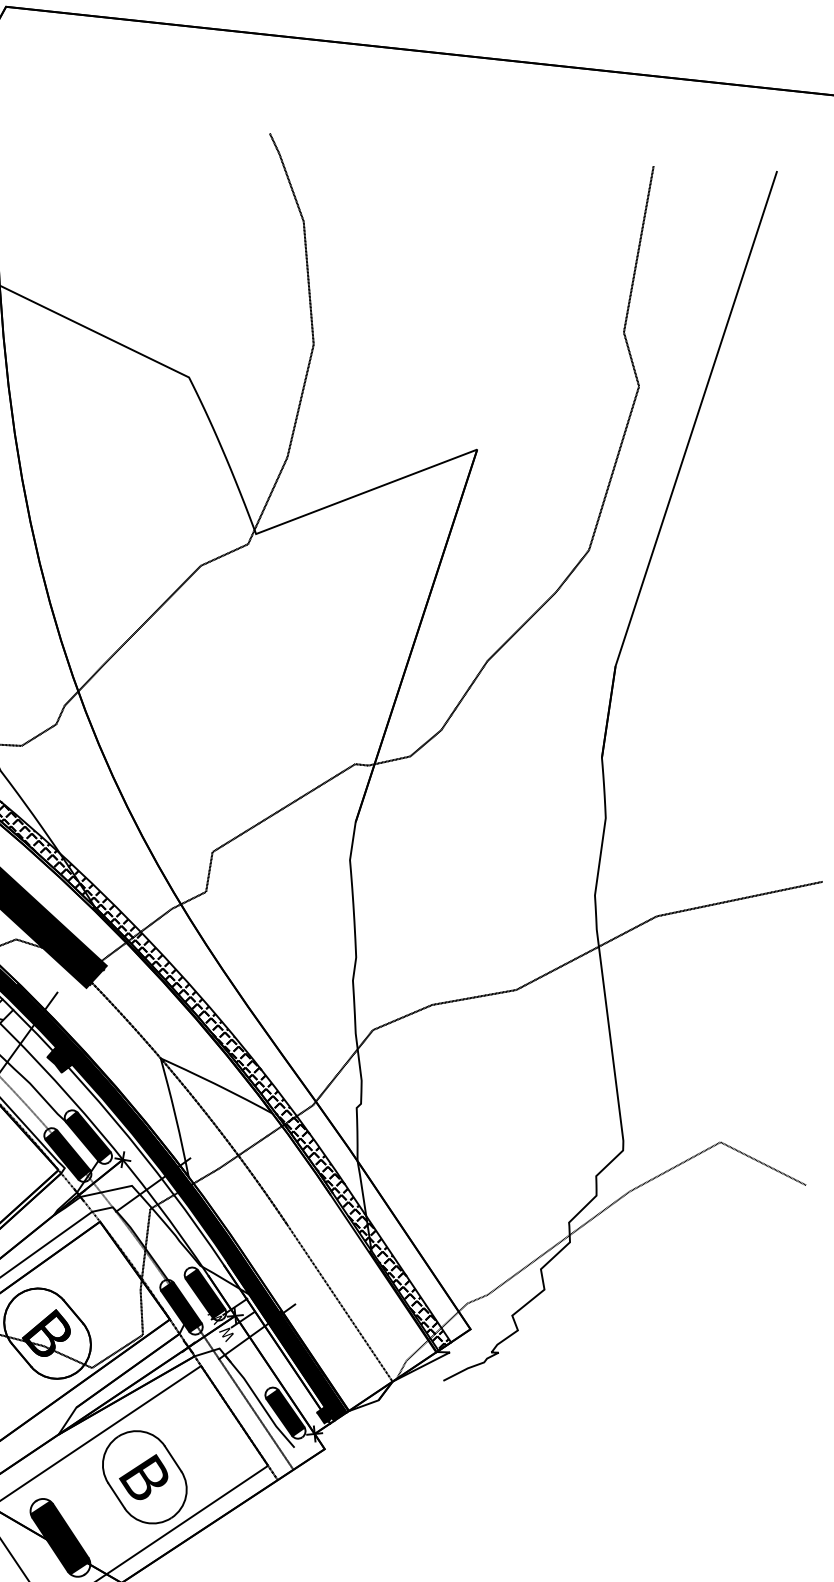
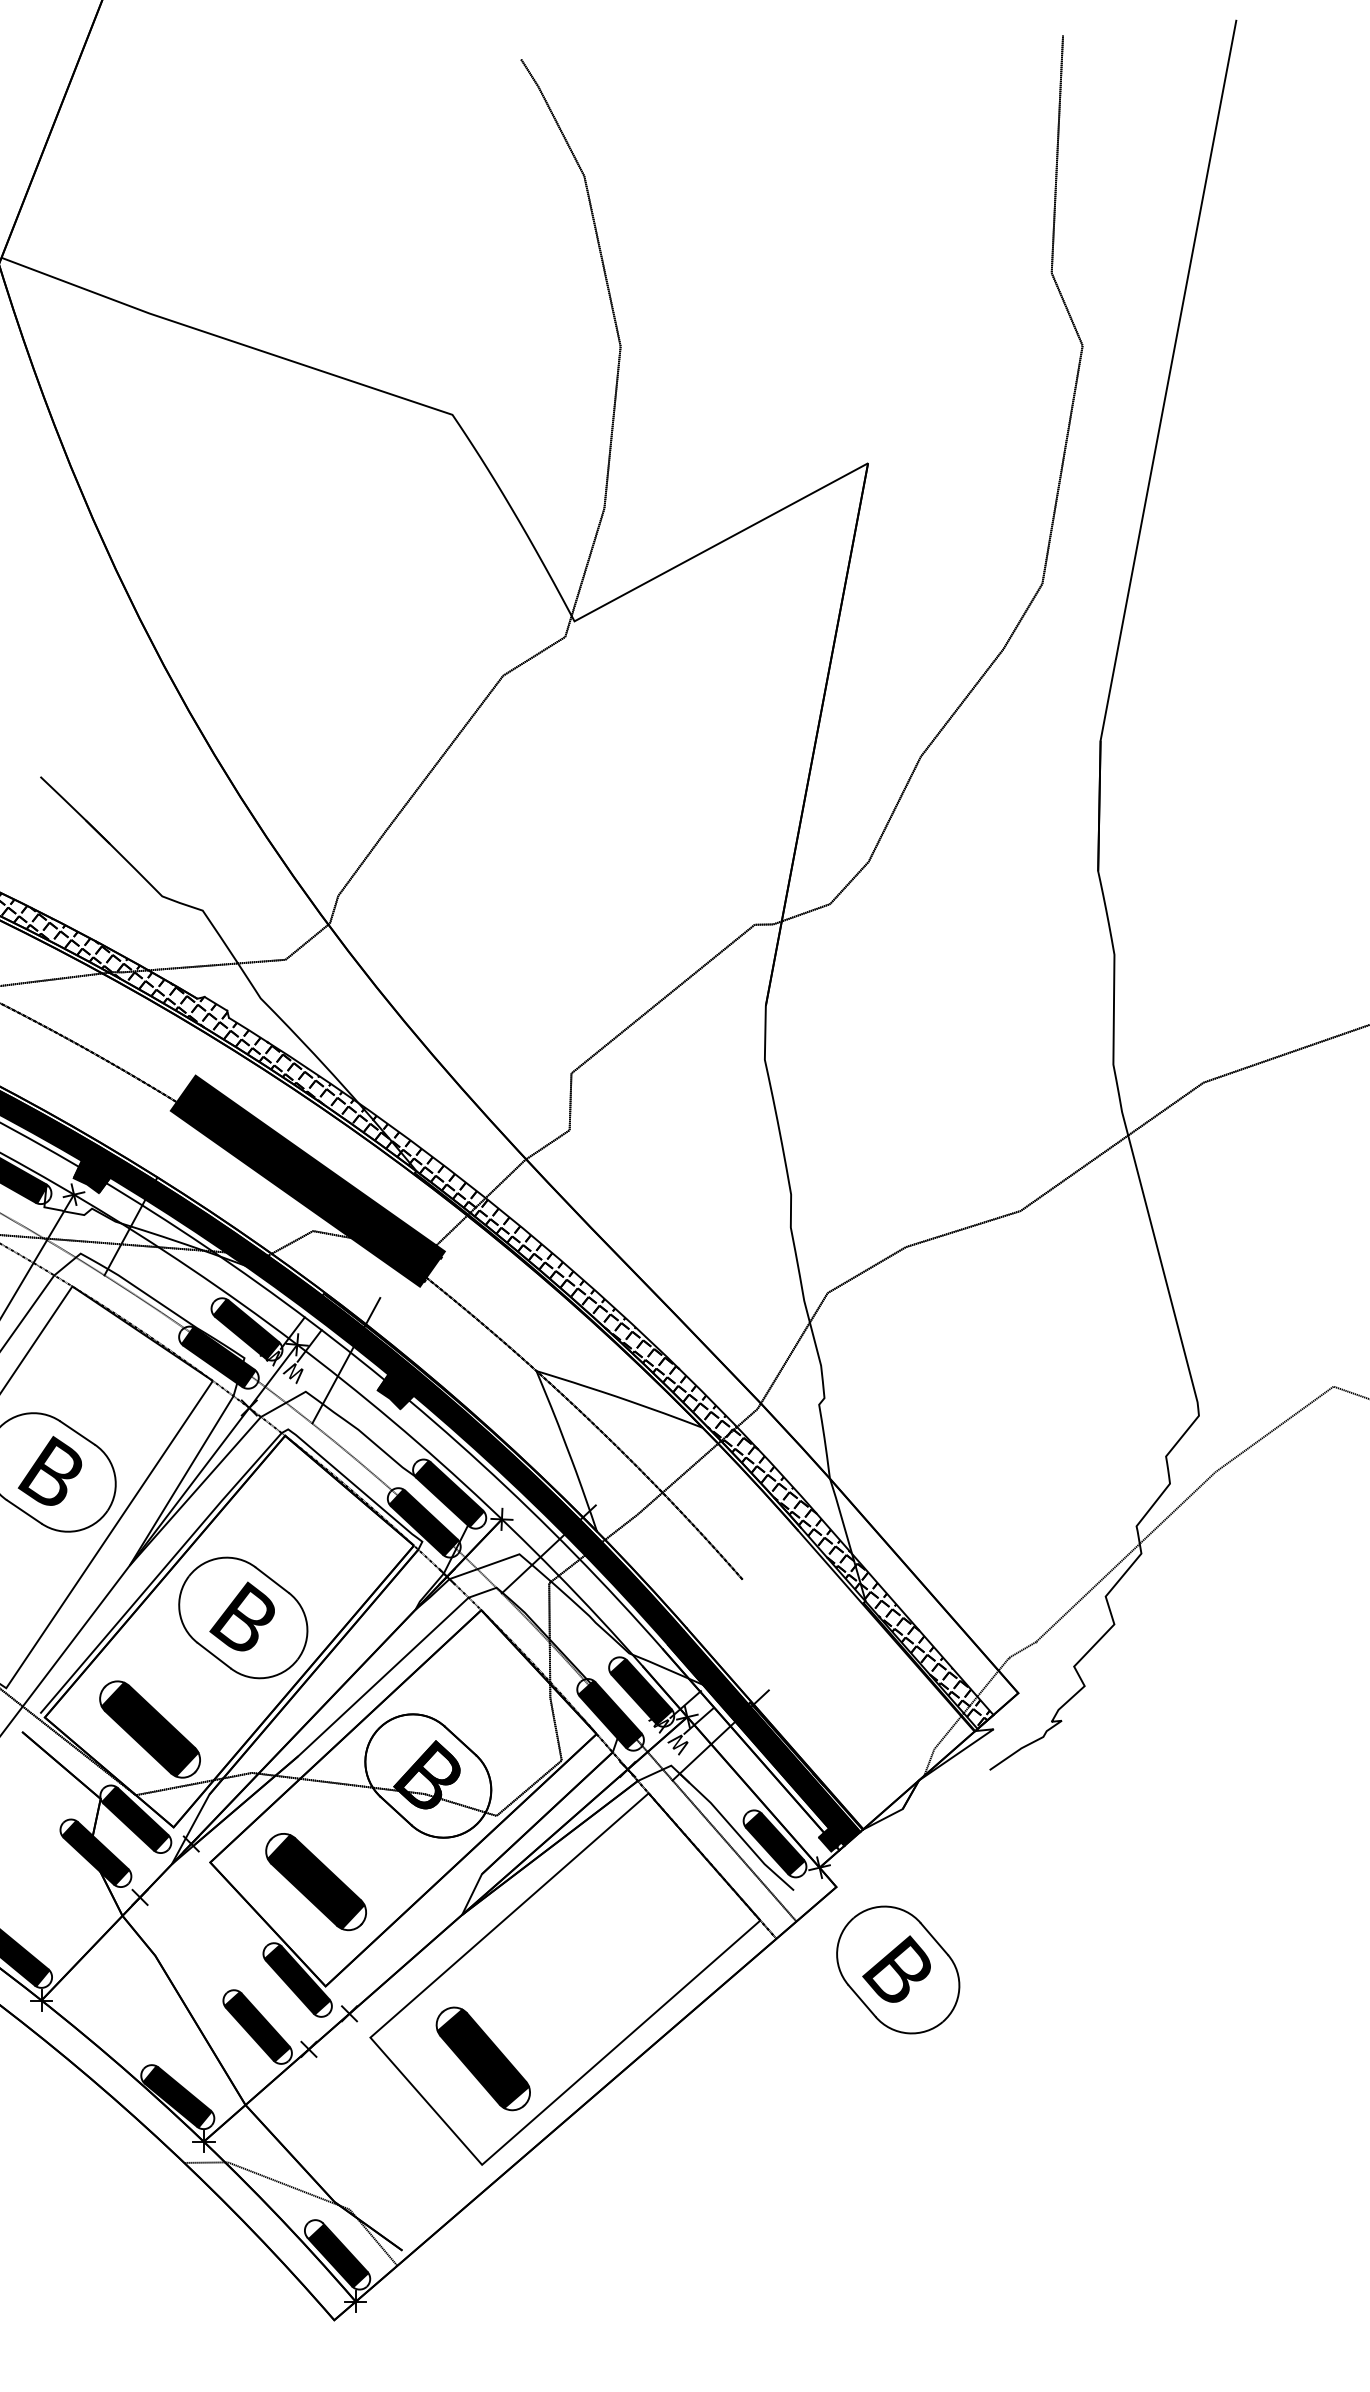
line: (339, 1302) -> (830, 1679), removed
part: (145, 1476) -> (898, 1969), moved

